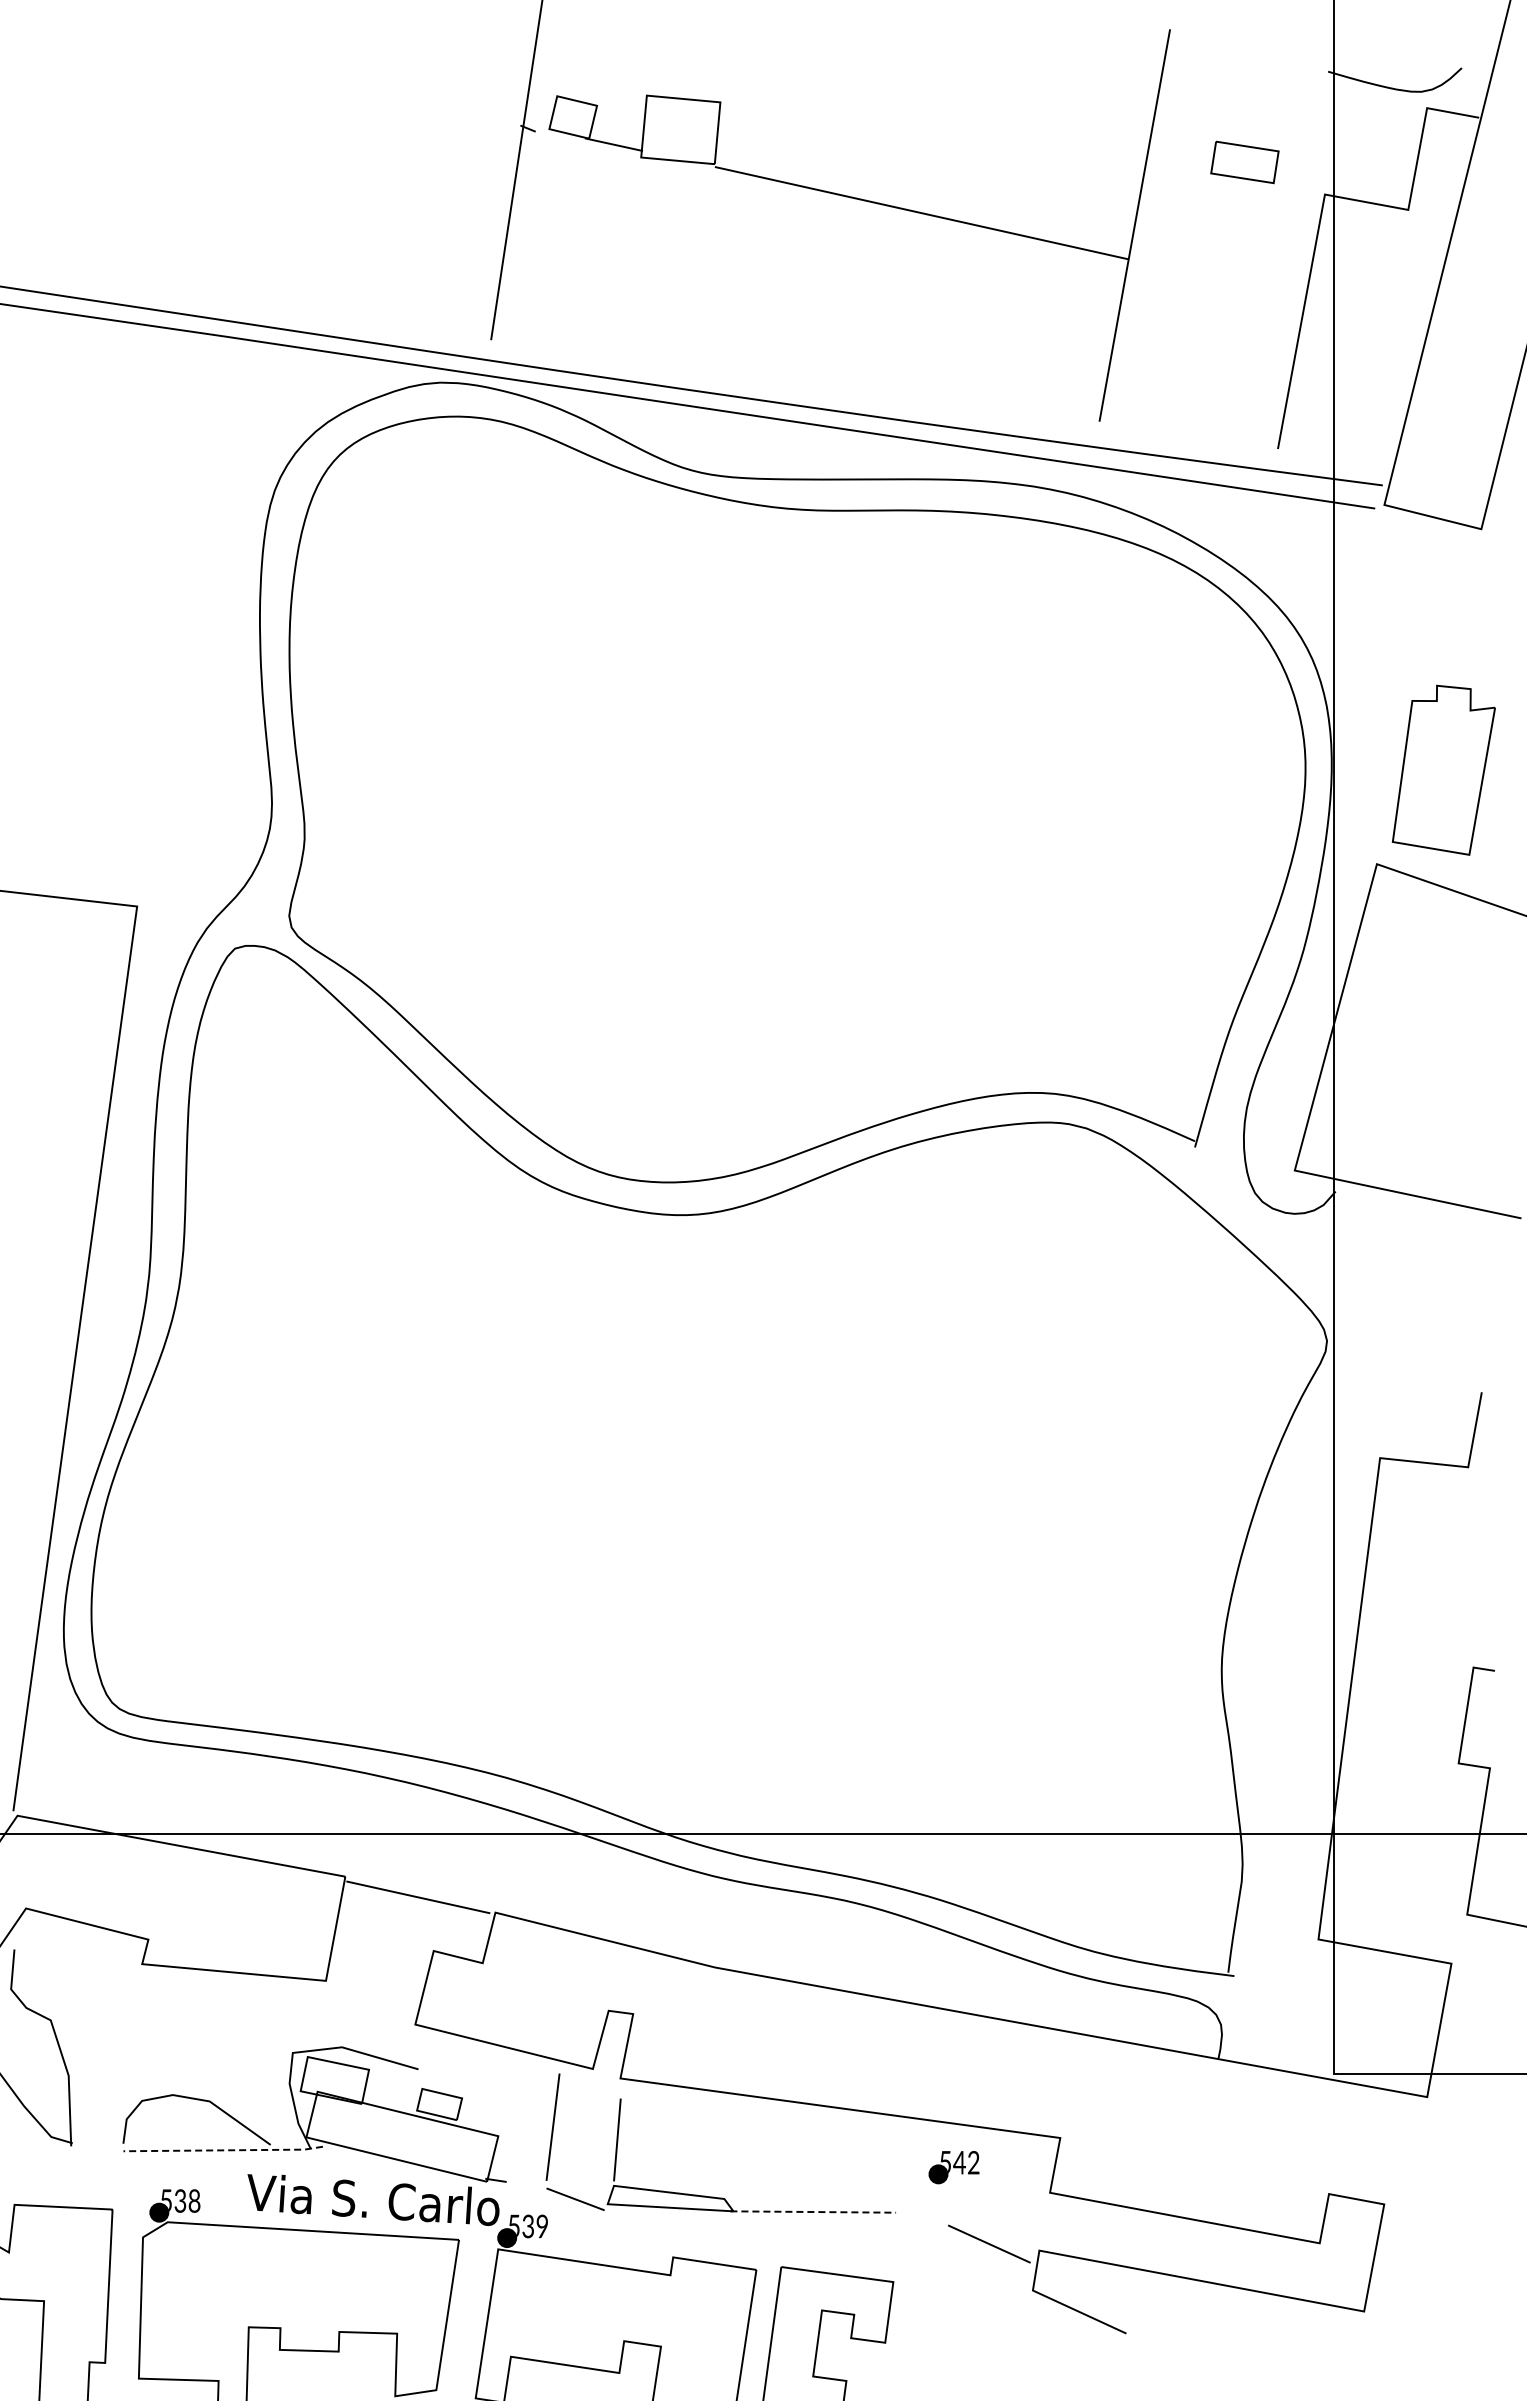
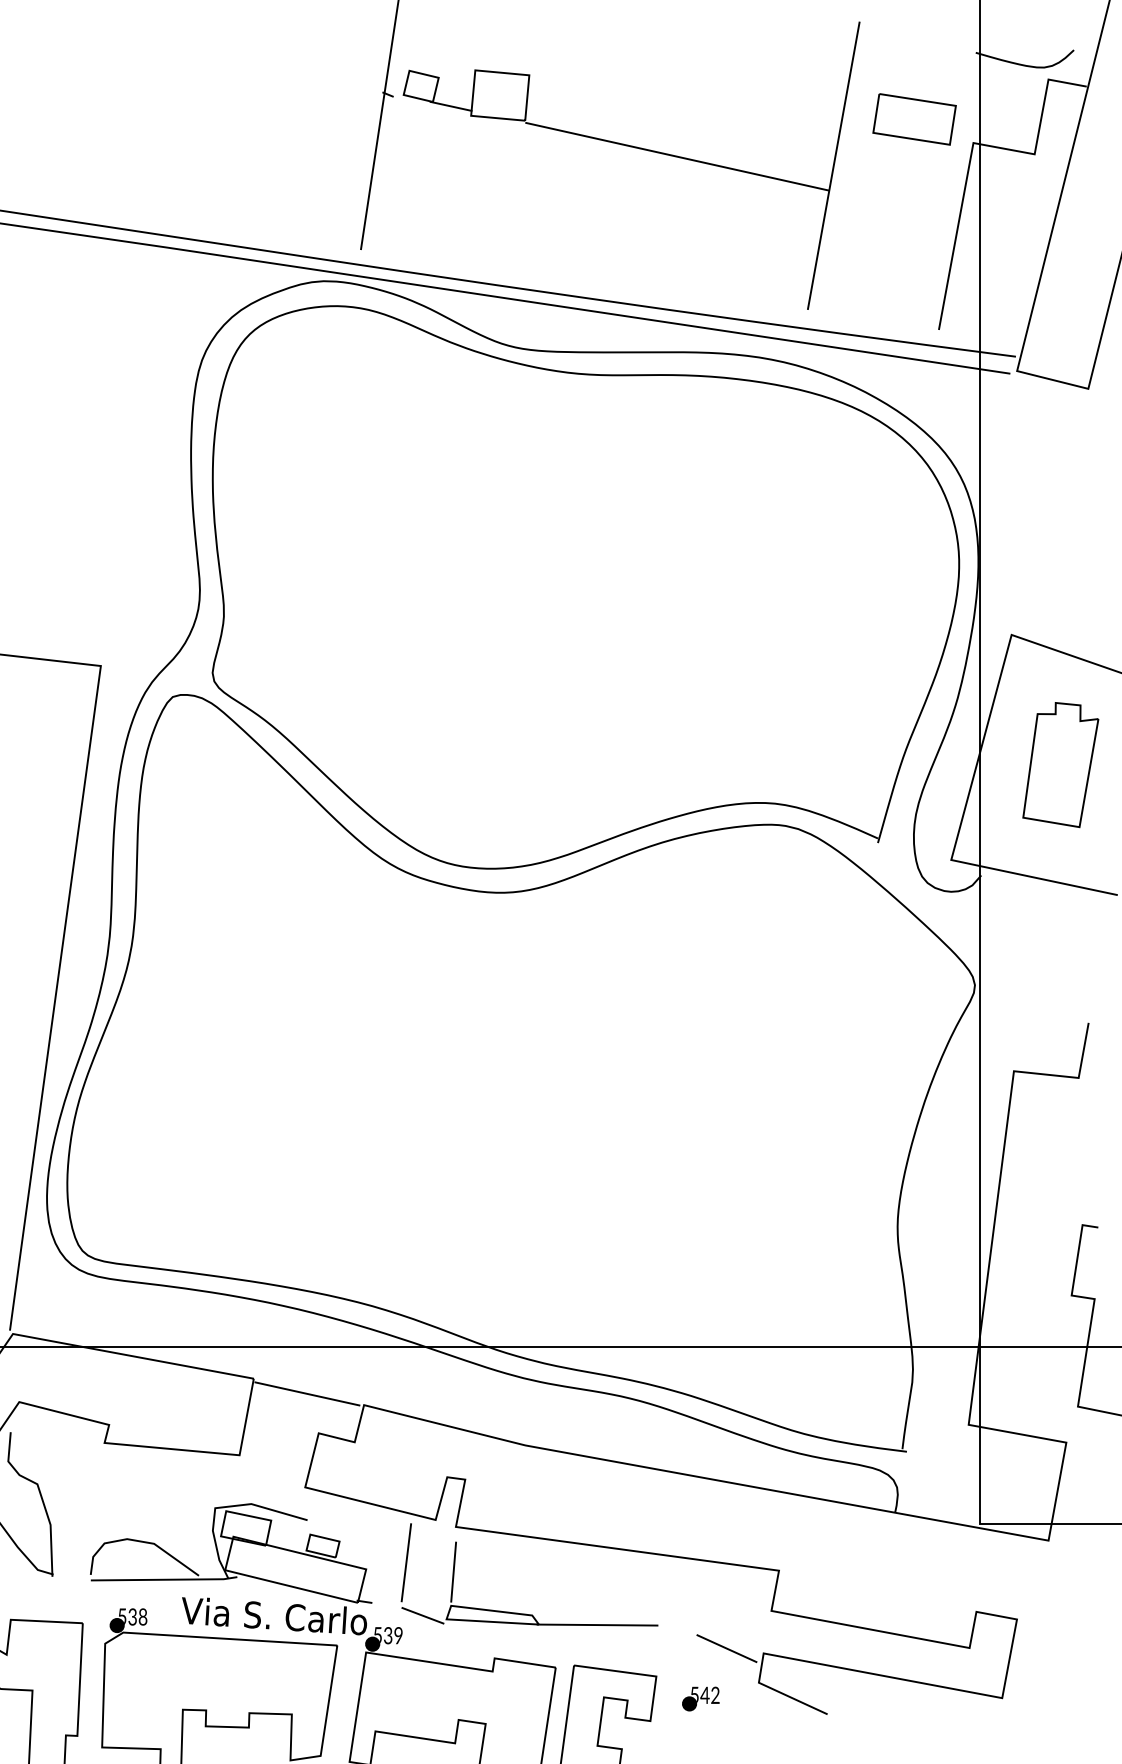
part: (1244, 162) -> (914, 119), size x1.67
part: (1443, 769) -> (1060, 764), moved
line: (223, 2150) -> (164, 1579), dashed -> solid
part: (953, 2167) -> (700, 1698), moved
line: (813, 2212) -> (597, 1625), dashed -> solid

